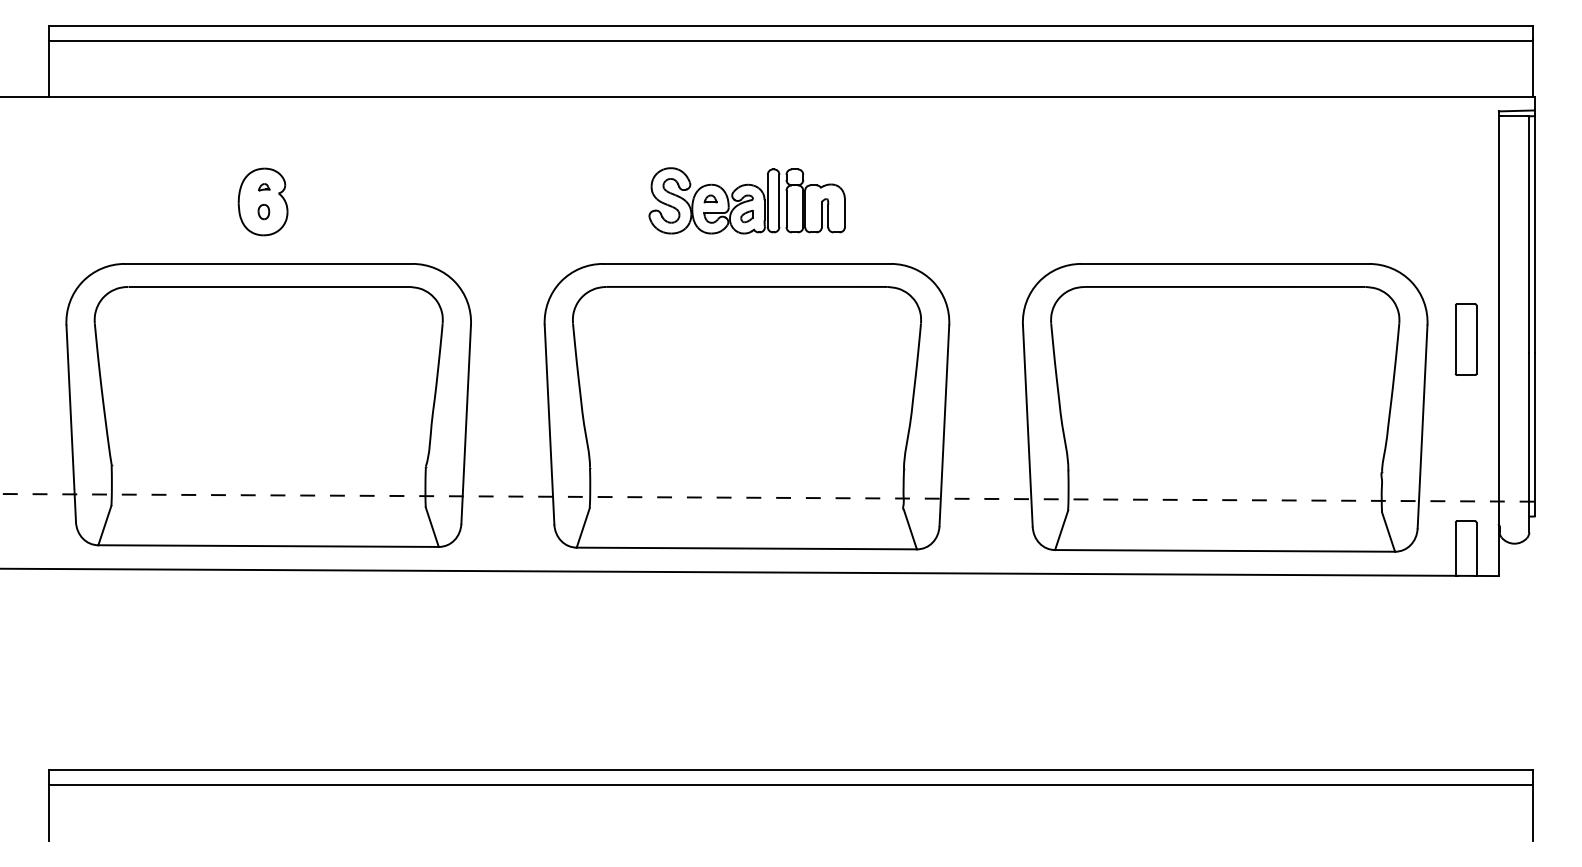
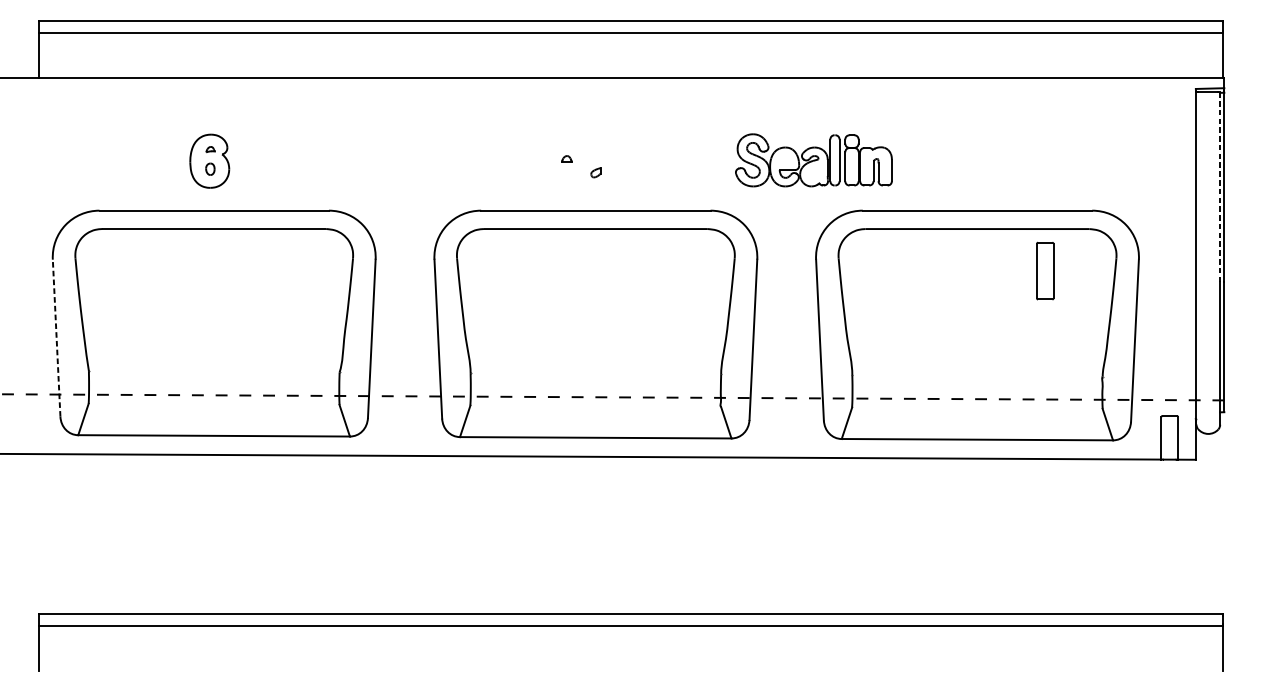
part: (746, 200) -> (813, 160), moved
line: (1529, 234) -> (1220, 187), solid -> dashed
part: (1466, 339) -> (1045, 270), moved
line: (71, 423) -> (56, 338), solid -> dashed

